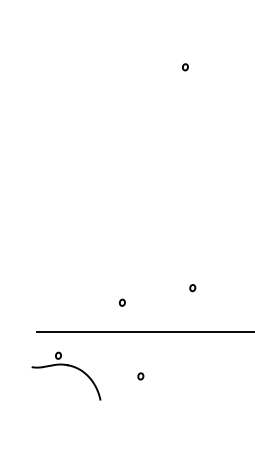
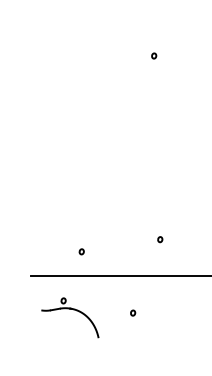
part: (122, 302) -> (81, 251), moved
part: (70, 367) -> (73, 310), moved
part: (141, 375) -> (133, 312), moved

